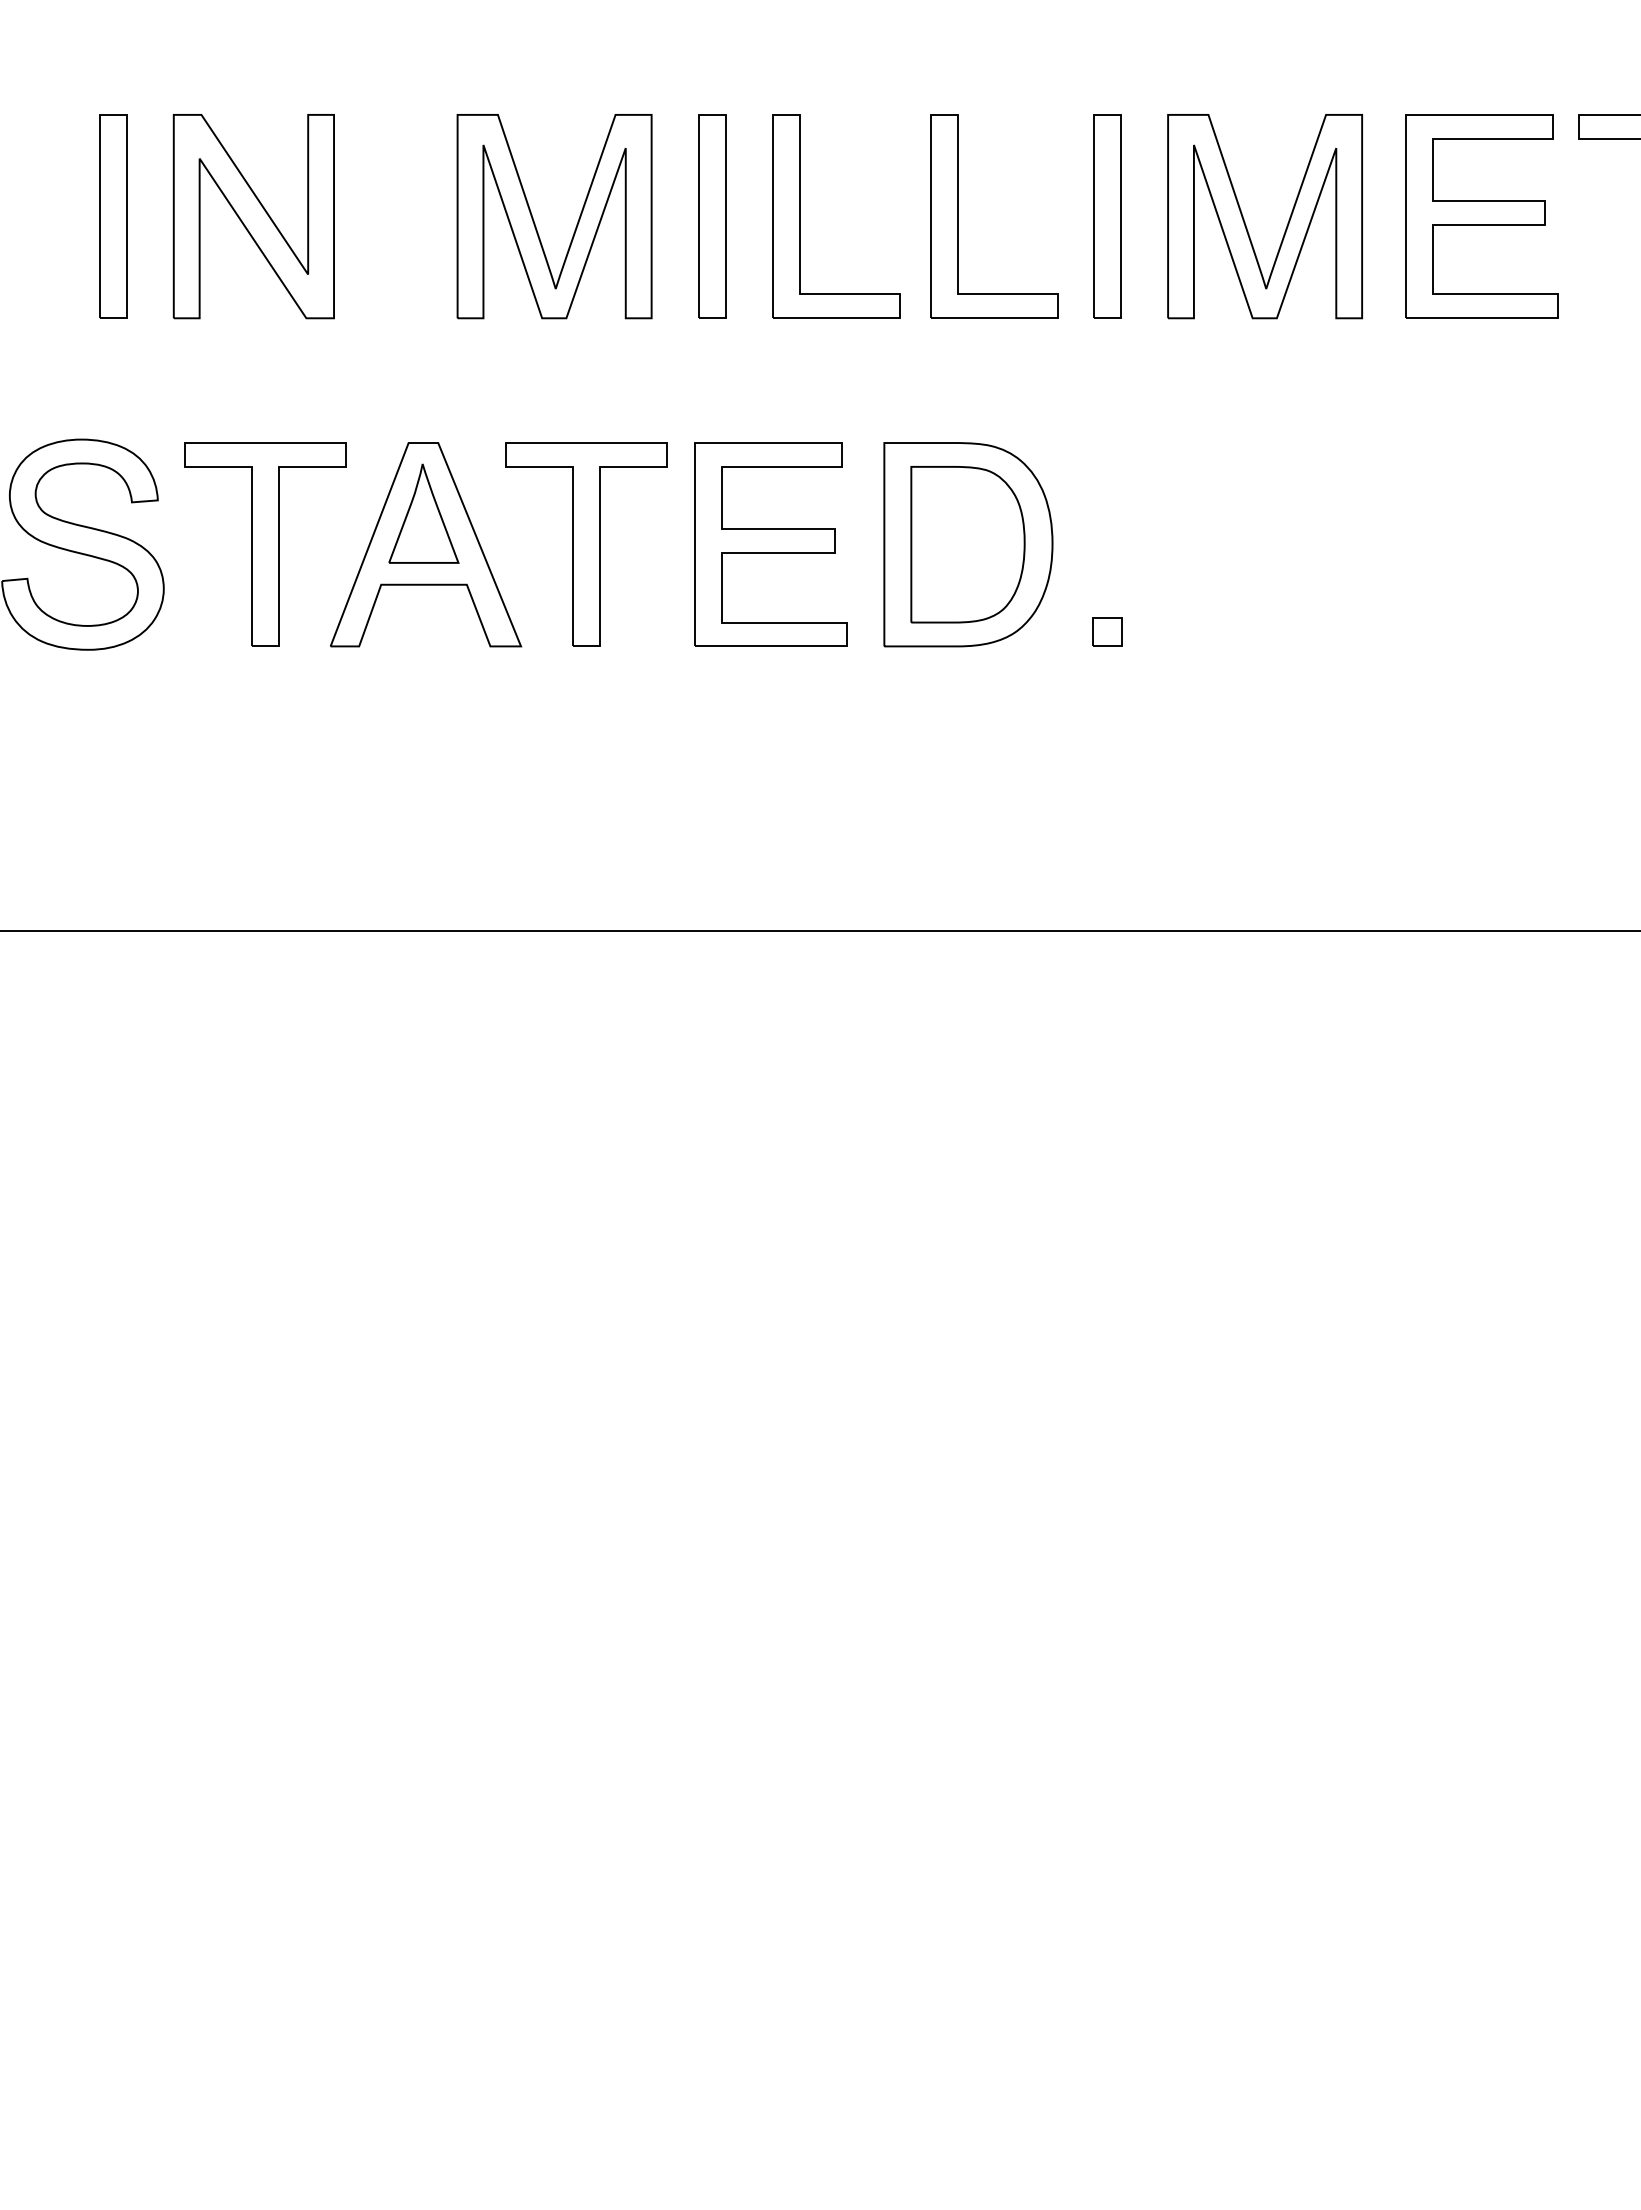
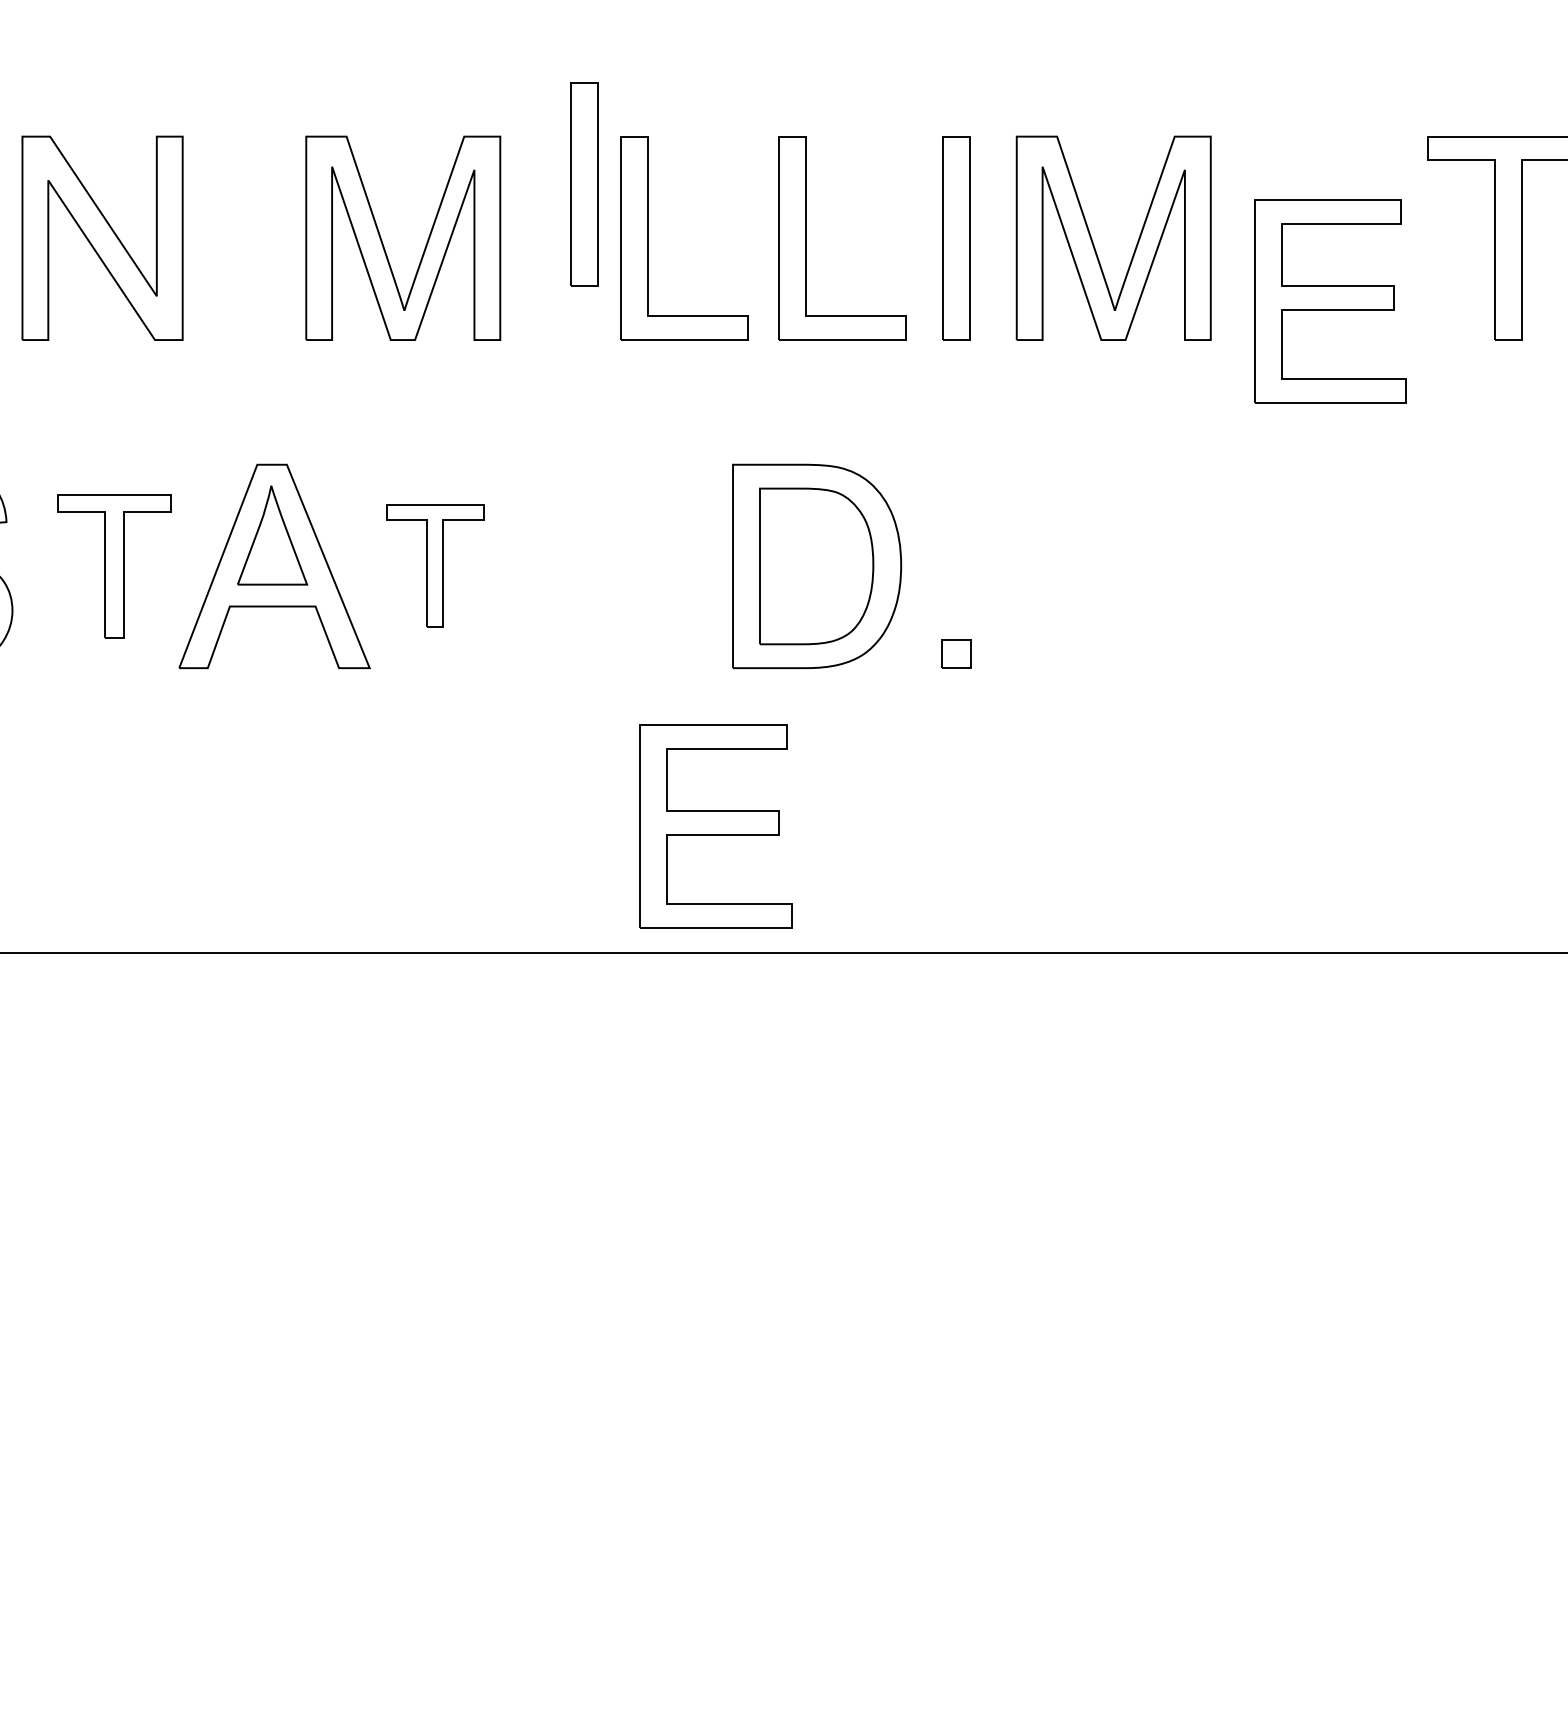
part: (712, 216) -> (584, 184), moved
part: (1481, 216) -> (1330, 301), moved
part: (265, 544) -> (114, 566), size x0.7
part: (586, 544) -> (435, 566), size x0.6
part: (770, 544) -> (715, 826), moved

